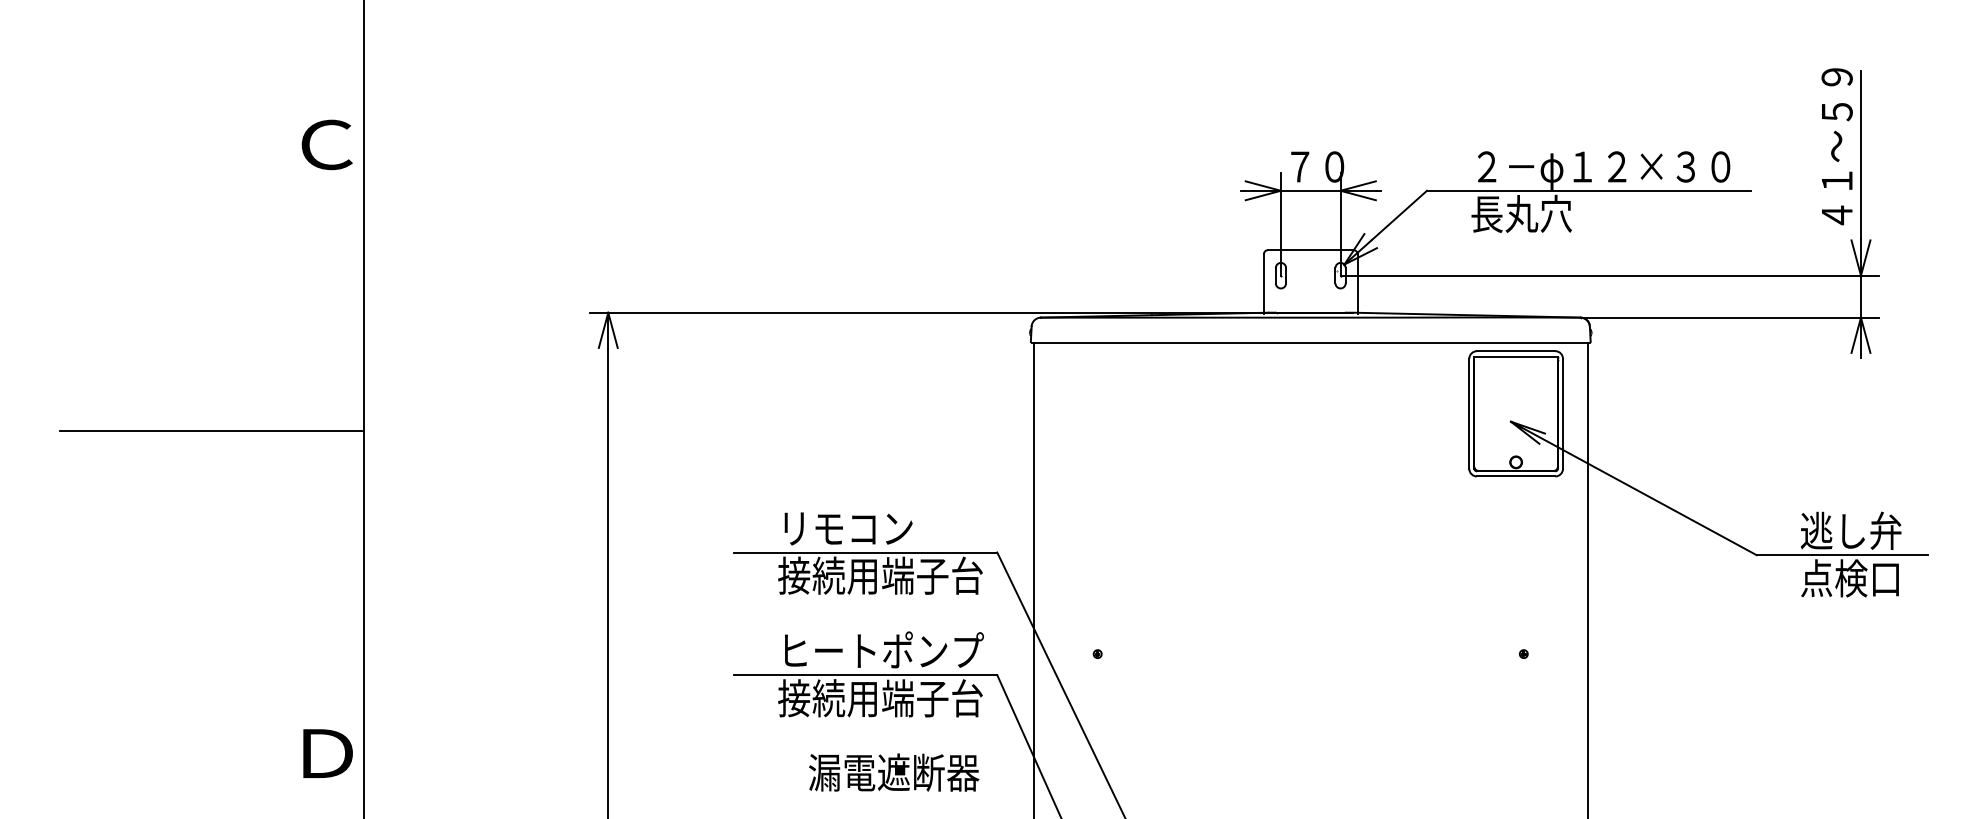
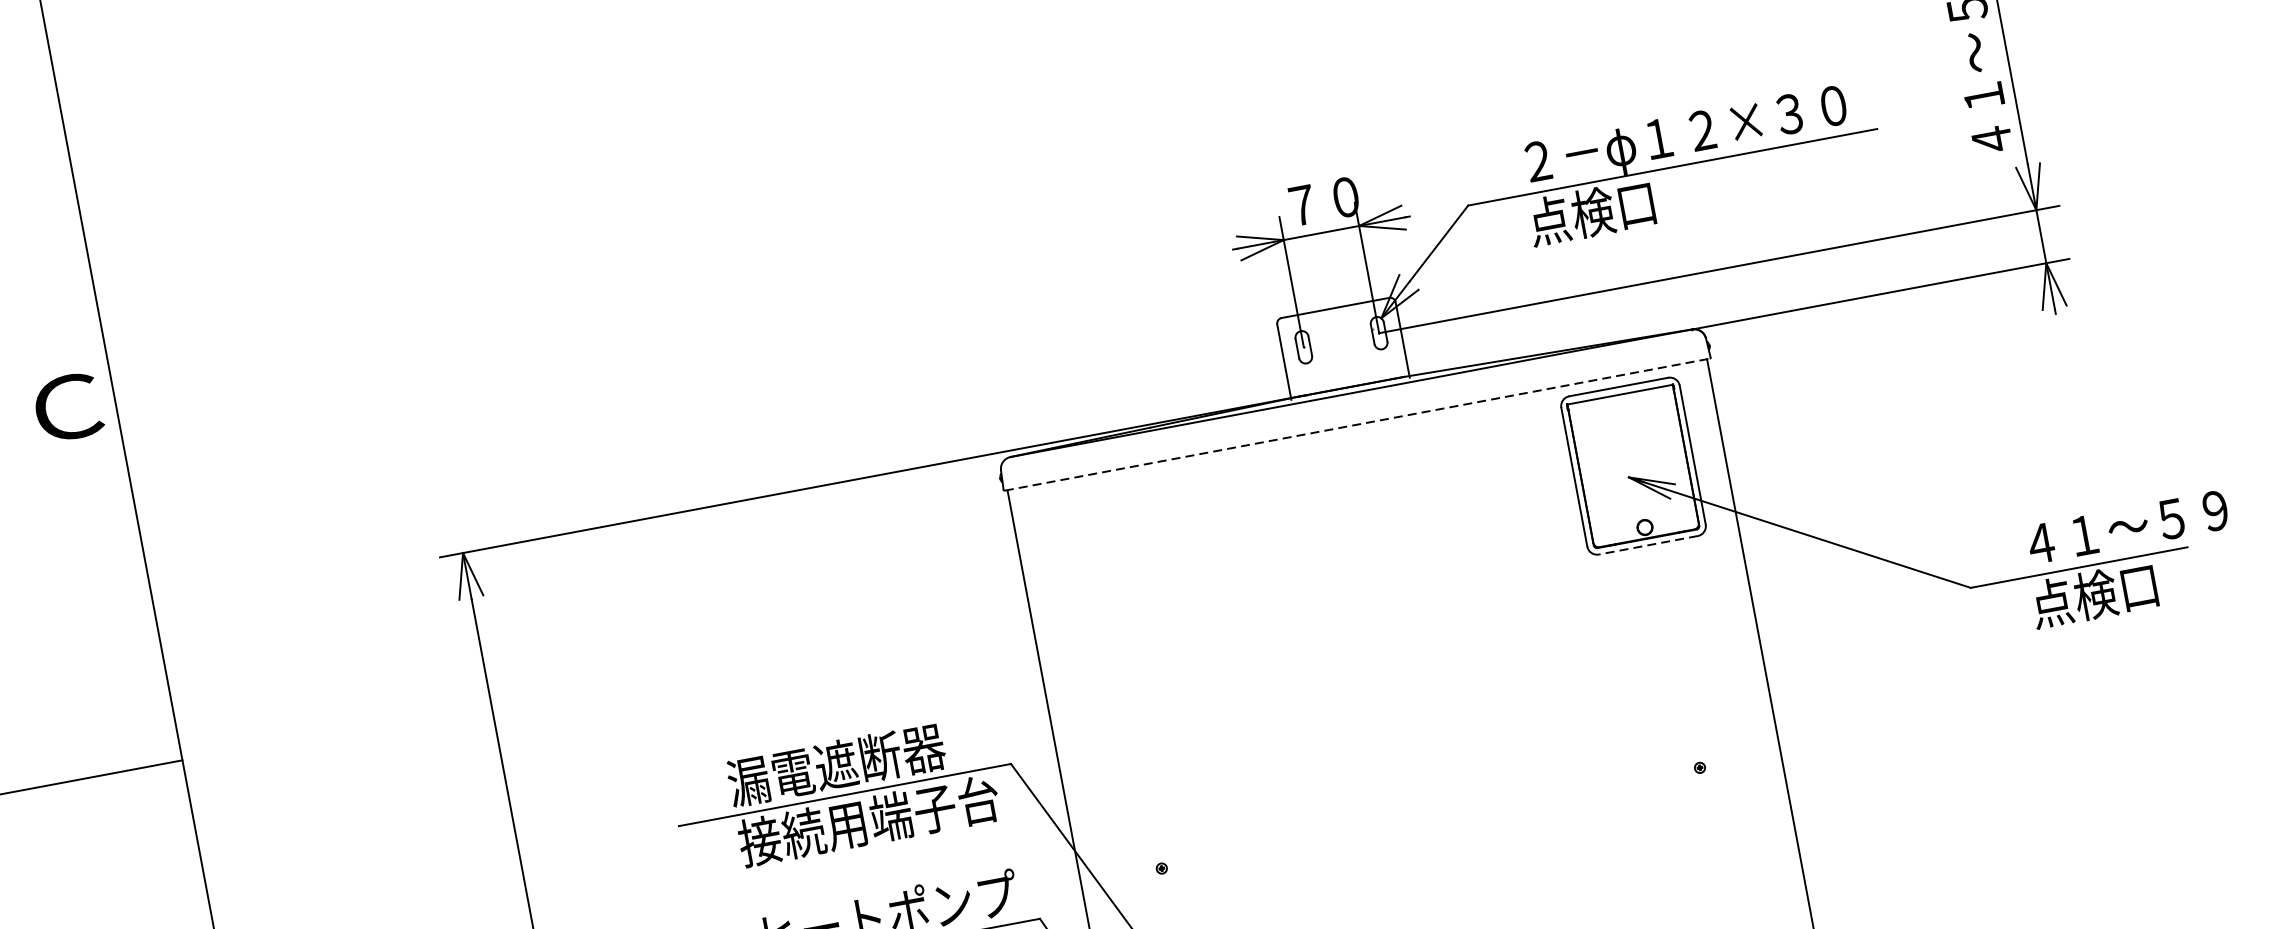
text: (1521, 213) -> (1592, 211), 長丸穴 -> 点検口
line: (1311, 342) -> (1358, 424), solid -> dashed
line: (1515, 476) -> (1647, 545), solid -> dashed
text: (863, 528) -> (836, 765), リモコン -> 漏電遮断器
text: (1881, 530) -> (2122, 527), 逃し弁 -> ４１～５９

